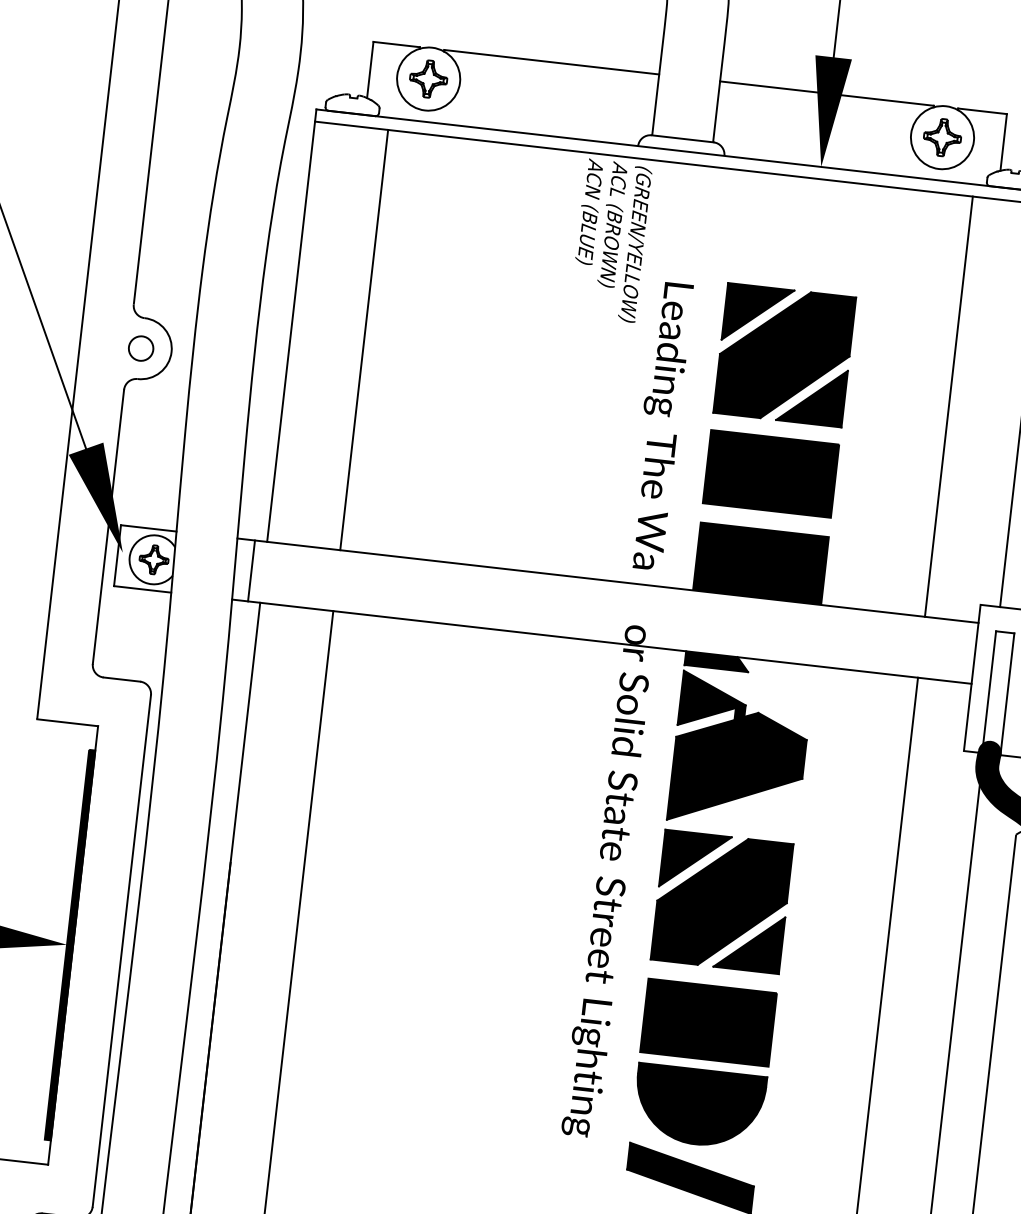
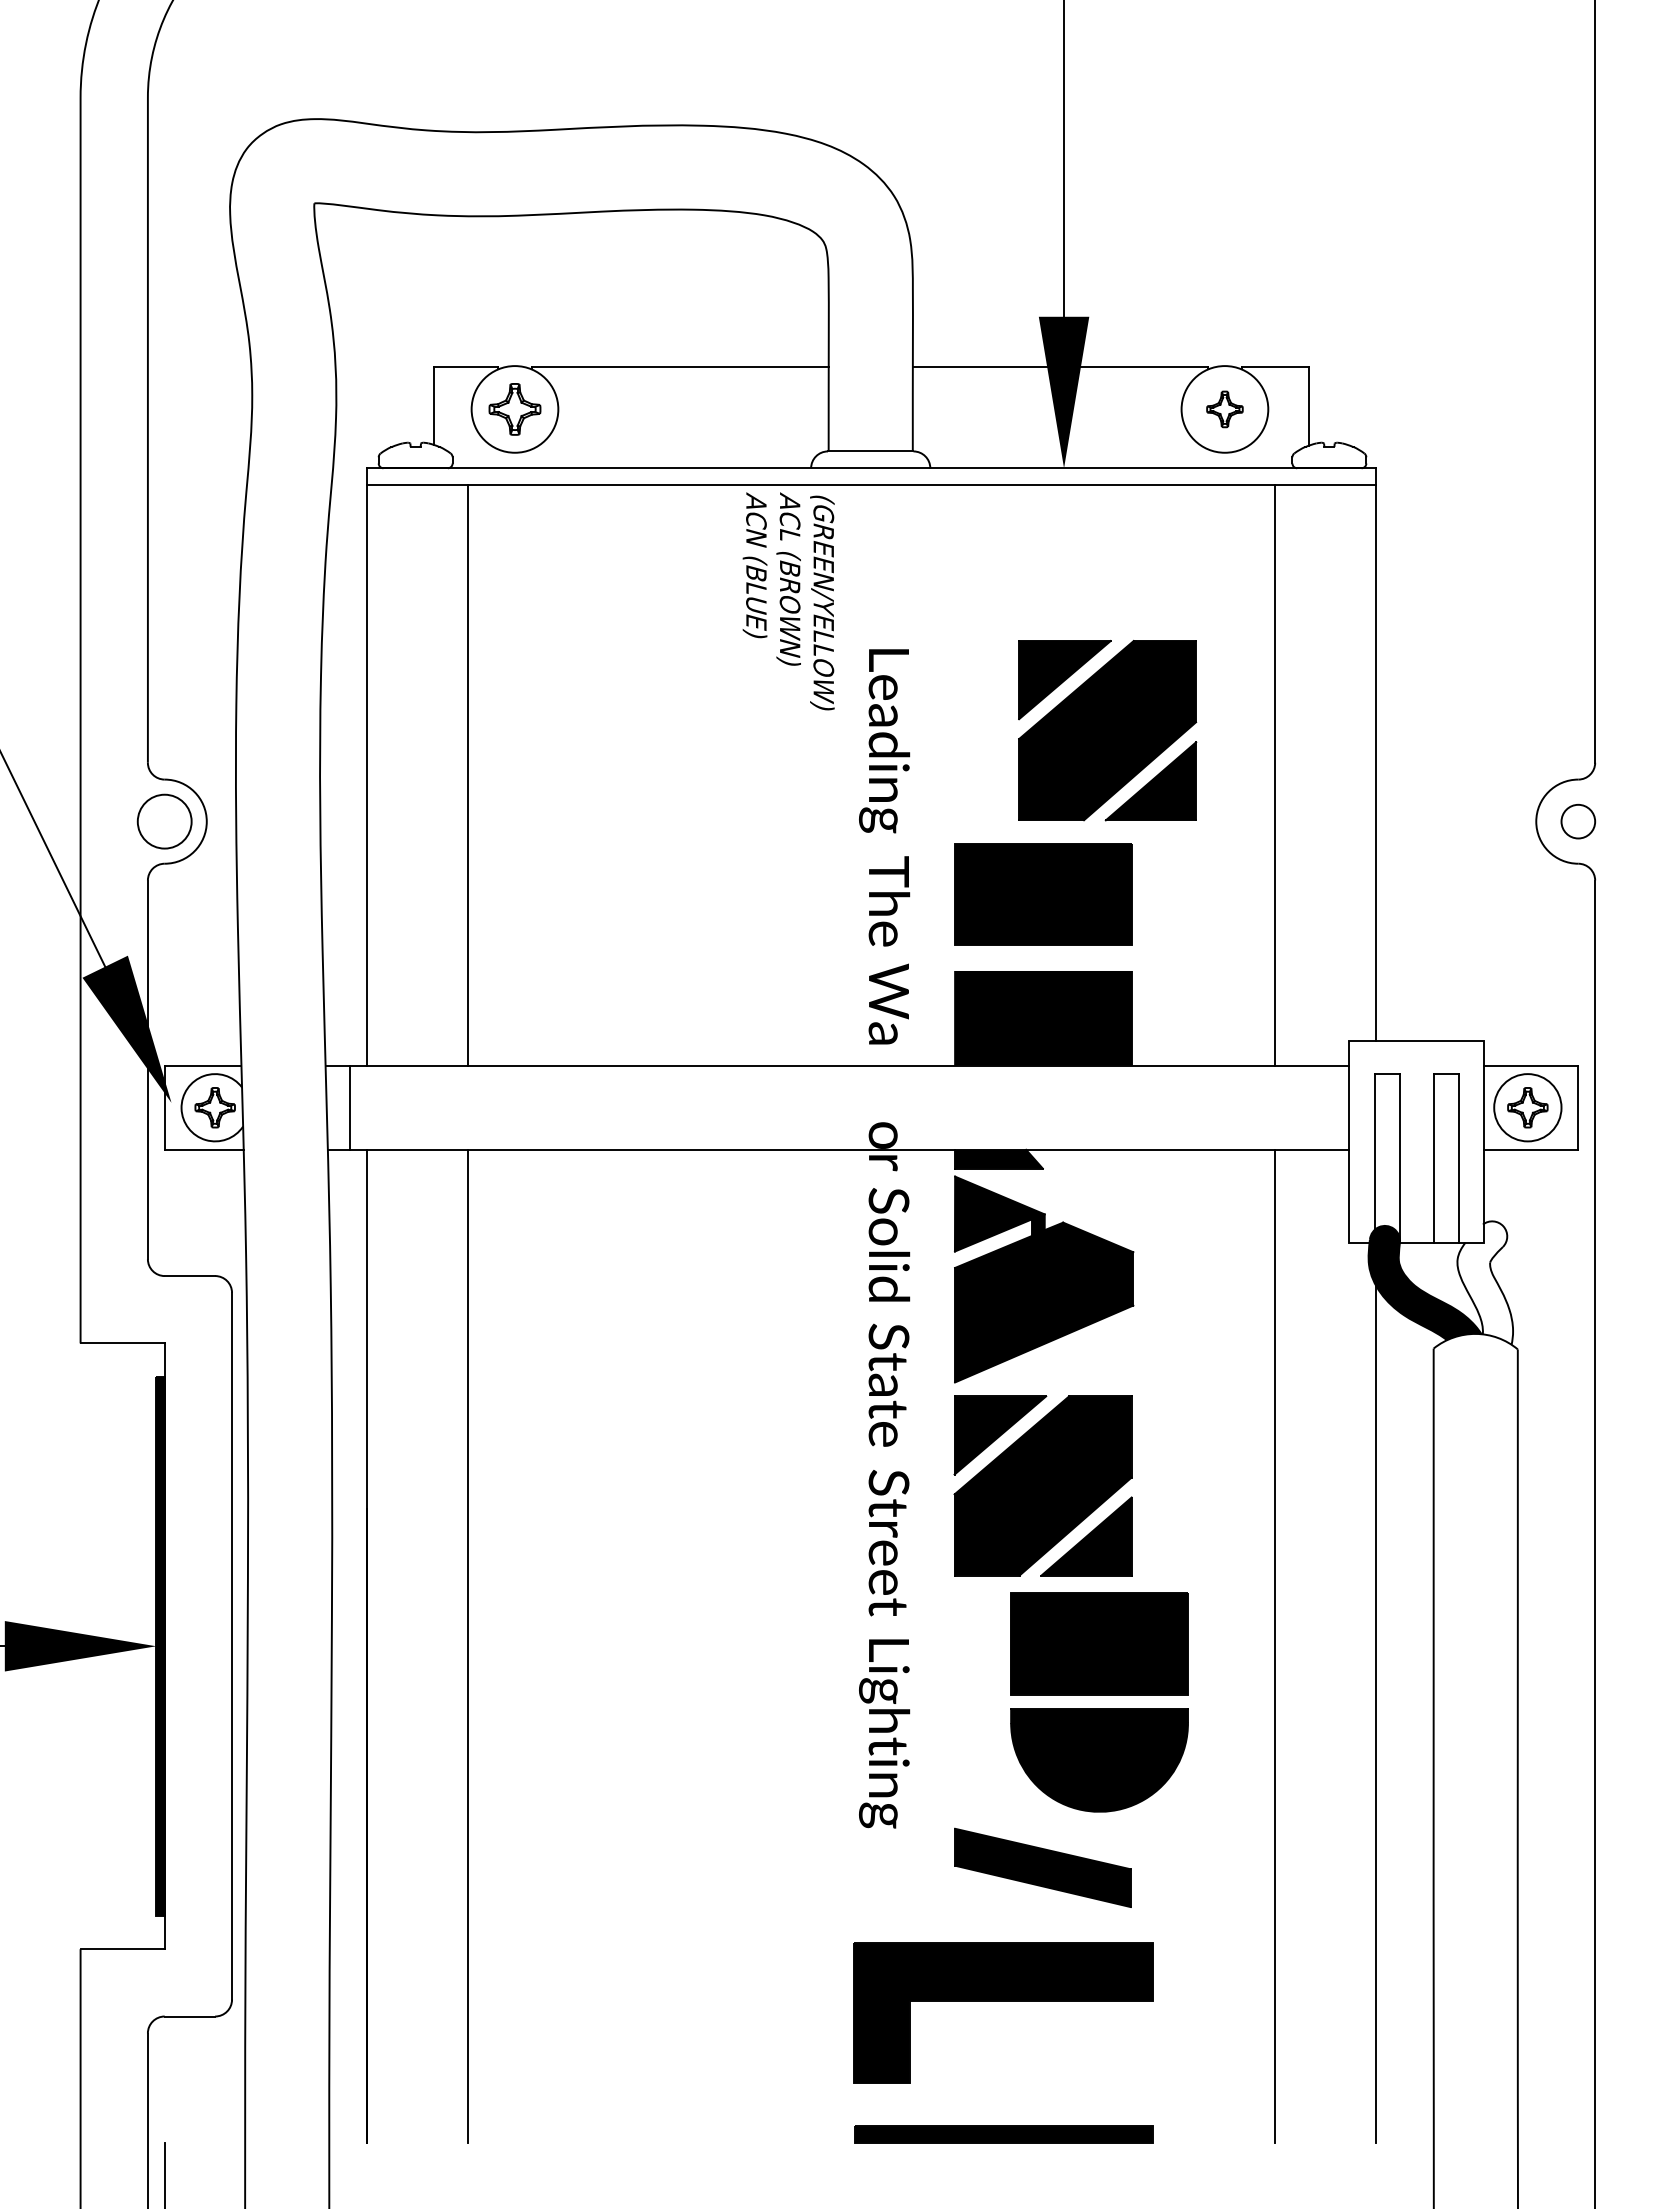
part: (942, 137) -> (1224, 409), size x0.7
circle: (140, 348) -> (164, 821), size x1.6
part: (784, 355) -> (1107, 730), moved
part: (703, 1065) -> (1099, 1702), moved

